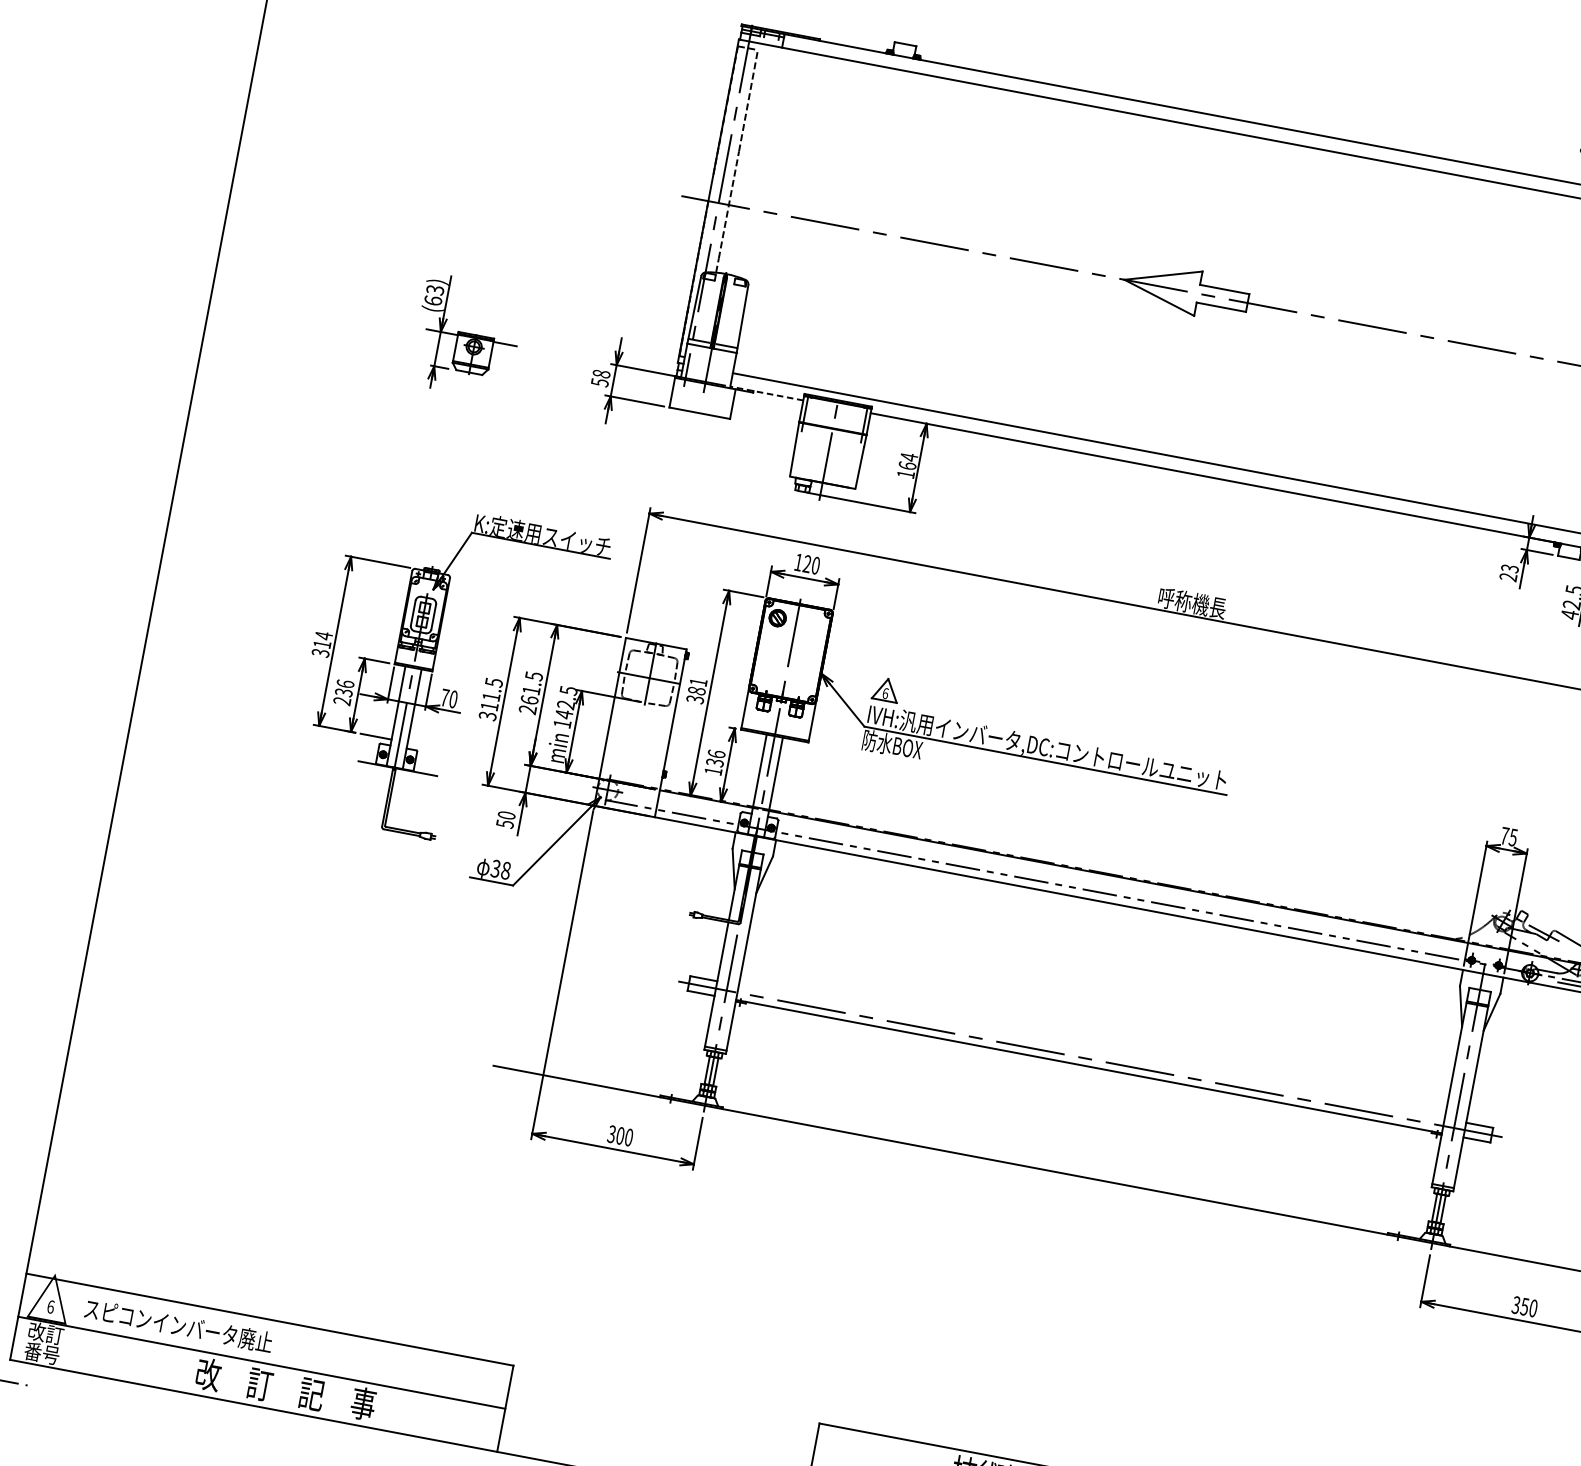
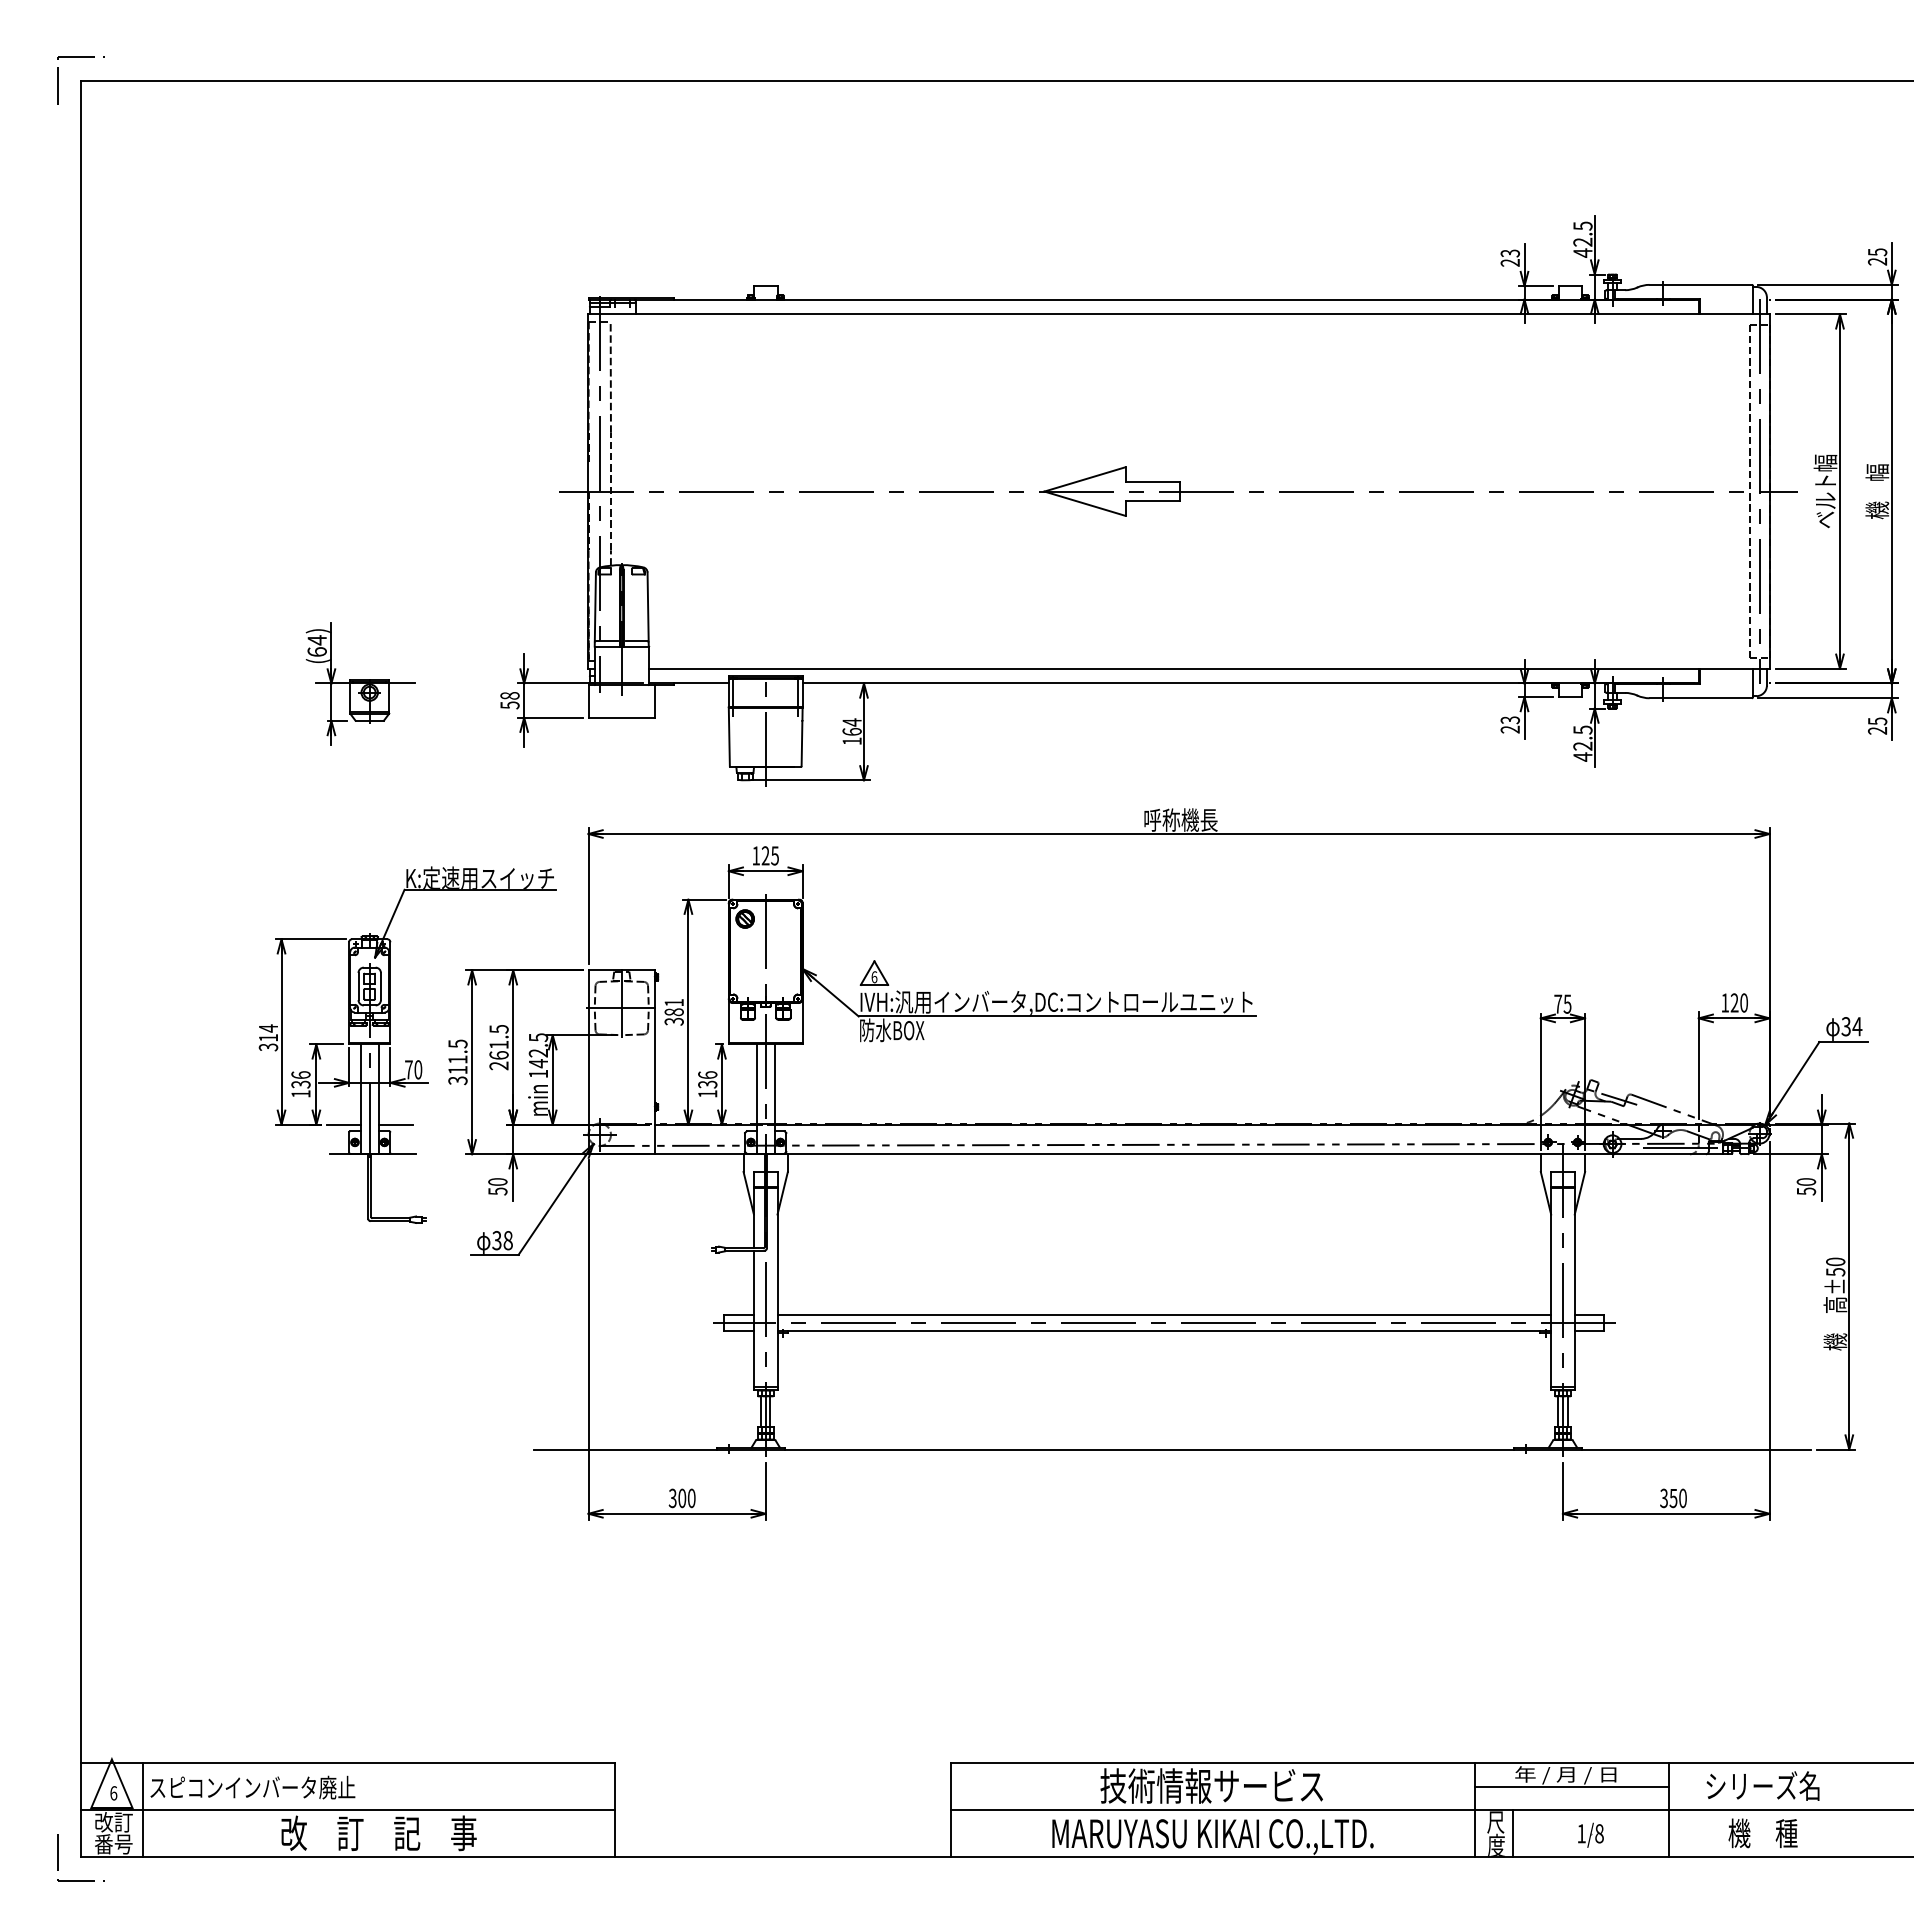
text: (434, 290) -> (316, 640), (63) -> (64)
line: (766, 393) -> (688, 683), dashed -> solid
text: (815, 565) -> (774, 855), 120 -> 125
text: (341, 700) -> (300, 1093), 236 -> 136
line: (423, 745) -> (395, 1124), added
line: (1091, 1052) -> (1164, 1315), added
line: (74, 1326) -> (142, 1809), added

